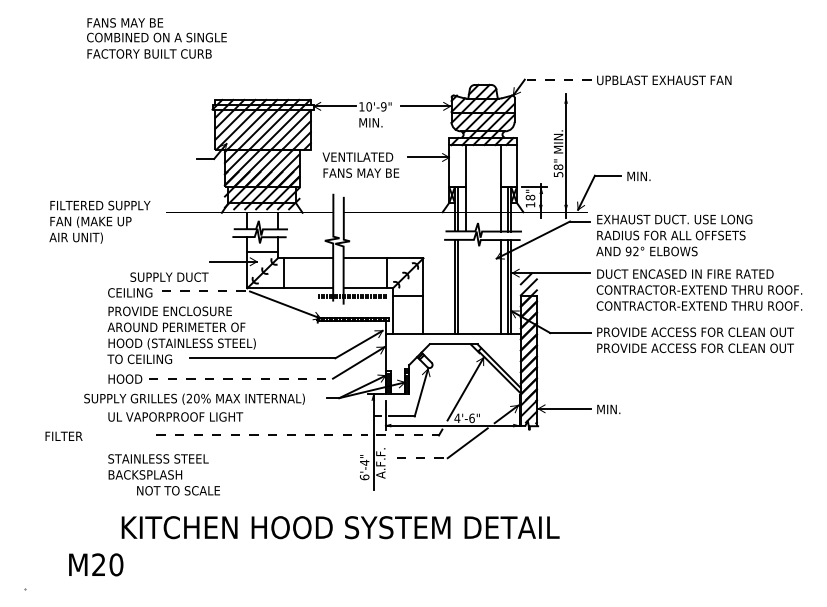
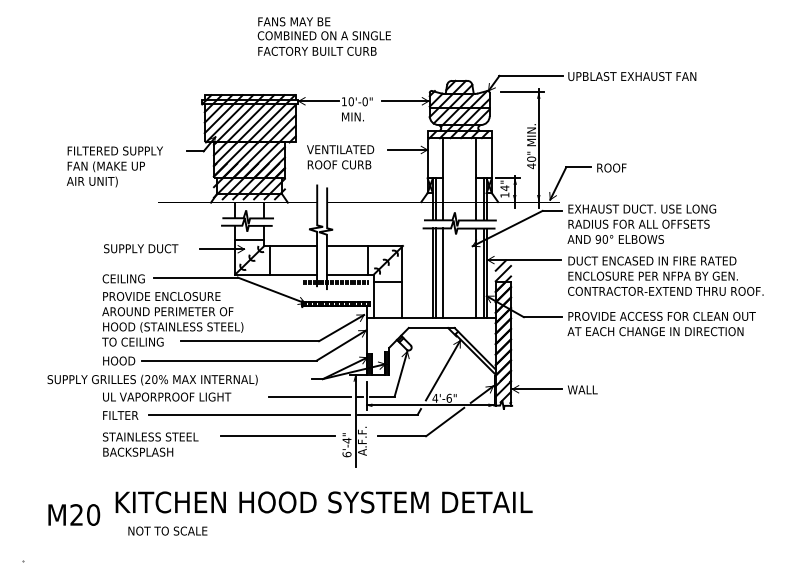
text: (156, 38) -> (323, 36), moved
line: (557, 79) -> (530, 75), dashed -> solid
line: (548, 96) -> (522, 91), added
text: (383, 106) -> (364, 101), 10'-9" -> 10'-0"
text: (558, 170) -> (531, 162), 58" -> 40"
text: (361, 172) -> (343, 164), FANS MAY BE -> ROOF CURB
text: (643, 176) -> (612, 168), MIN. -> ROOF
text: (530, 197) -> (504, 188), 18" -> 14"
text: (99, 221) -> (114, 166), moved
text: (635, 251) -> (604, 239), 92° -> 90°
text: (169, 276) -> (141, 248), moved
line: (465, 286) -> (443, 272), added
text: (699, 289) -> (665, 275), CONTRACTOR-EXTEND THRU ROOF. -> ENCLOSURE PER NFPA BY GEN.
line: (206, 291) -> (196, 277), dashed -> solid
text: (694, 348) -> (661, 331), PROVIDE ACCESS FOR CLEAN OUT -> AT EACH CHANGE IN DIRECTION
line: (241, 378) -> (229, 360), dashed -> solid
text: (194, 398) -> (152, 379), moved
text: (611, 409) -> (582, 389), MIN. -> WALL
line: (325, 416) -> (309, 396), added
text: (63, 435) -> (120, 414), moved
line: (262, 435) -> (249, 414), dashed -> solid
line: (408, 435) -> (388, 414), dashed -> solid
line: (291, 458) -> (277, 436), added
line: (422, 458) -> (402, 436), dashed -> solid
text: (178, 490) -> (167, 530), moved
text: (96, 564) -> (74, 514), moved

